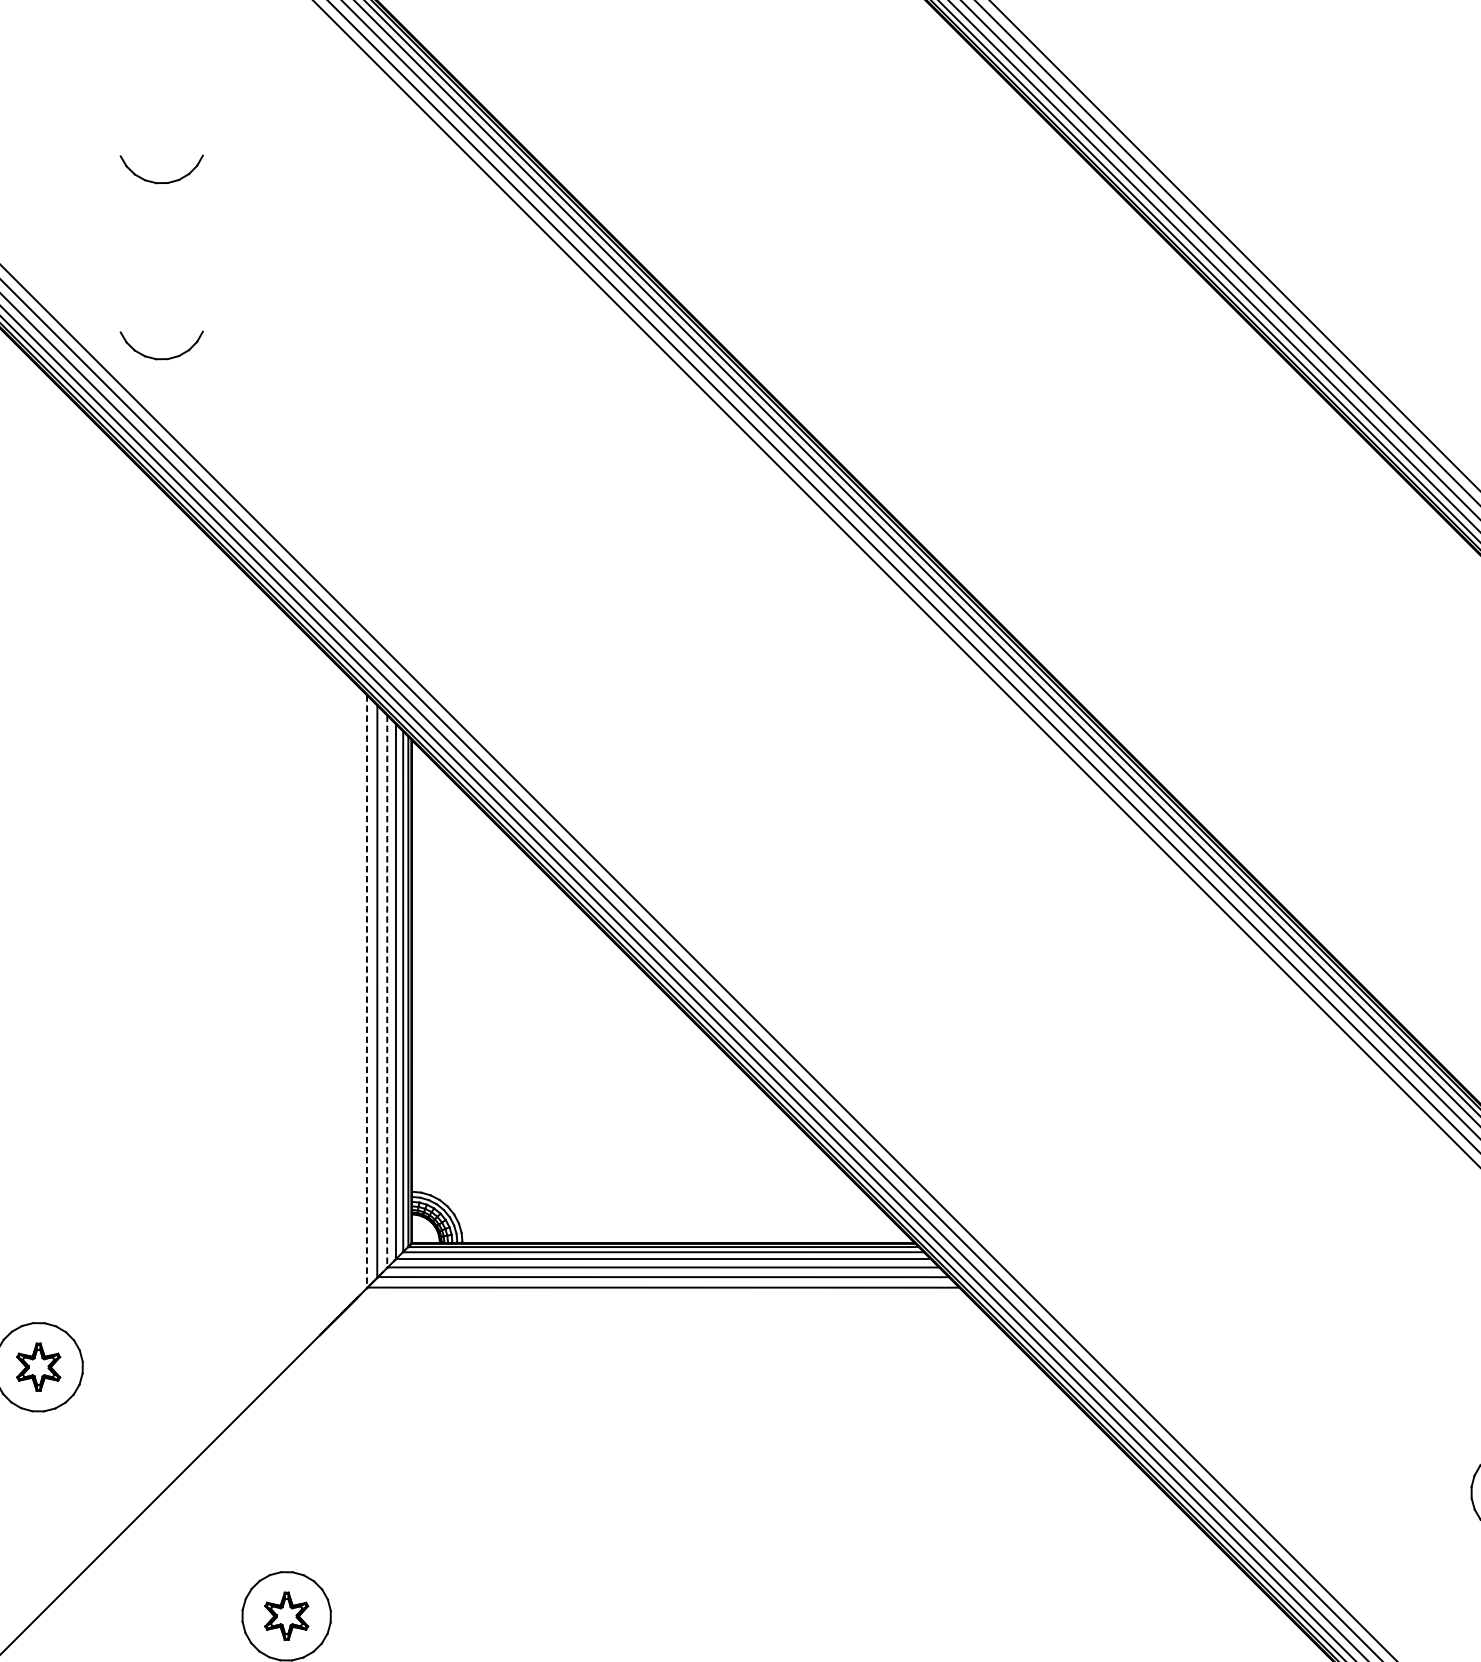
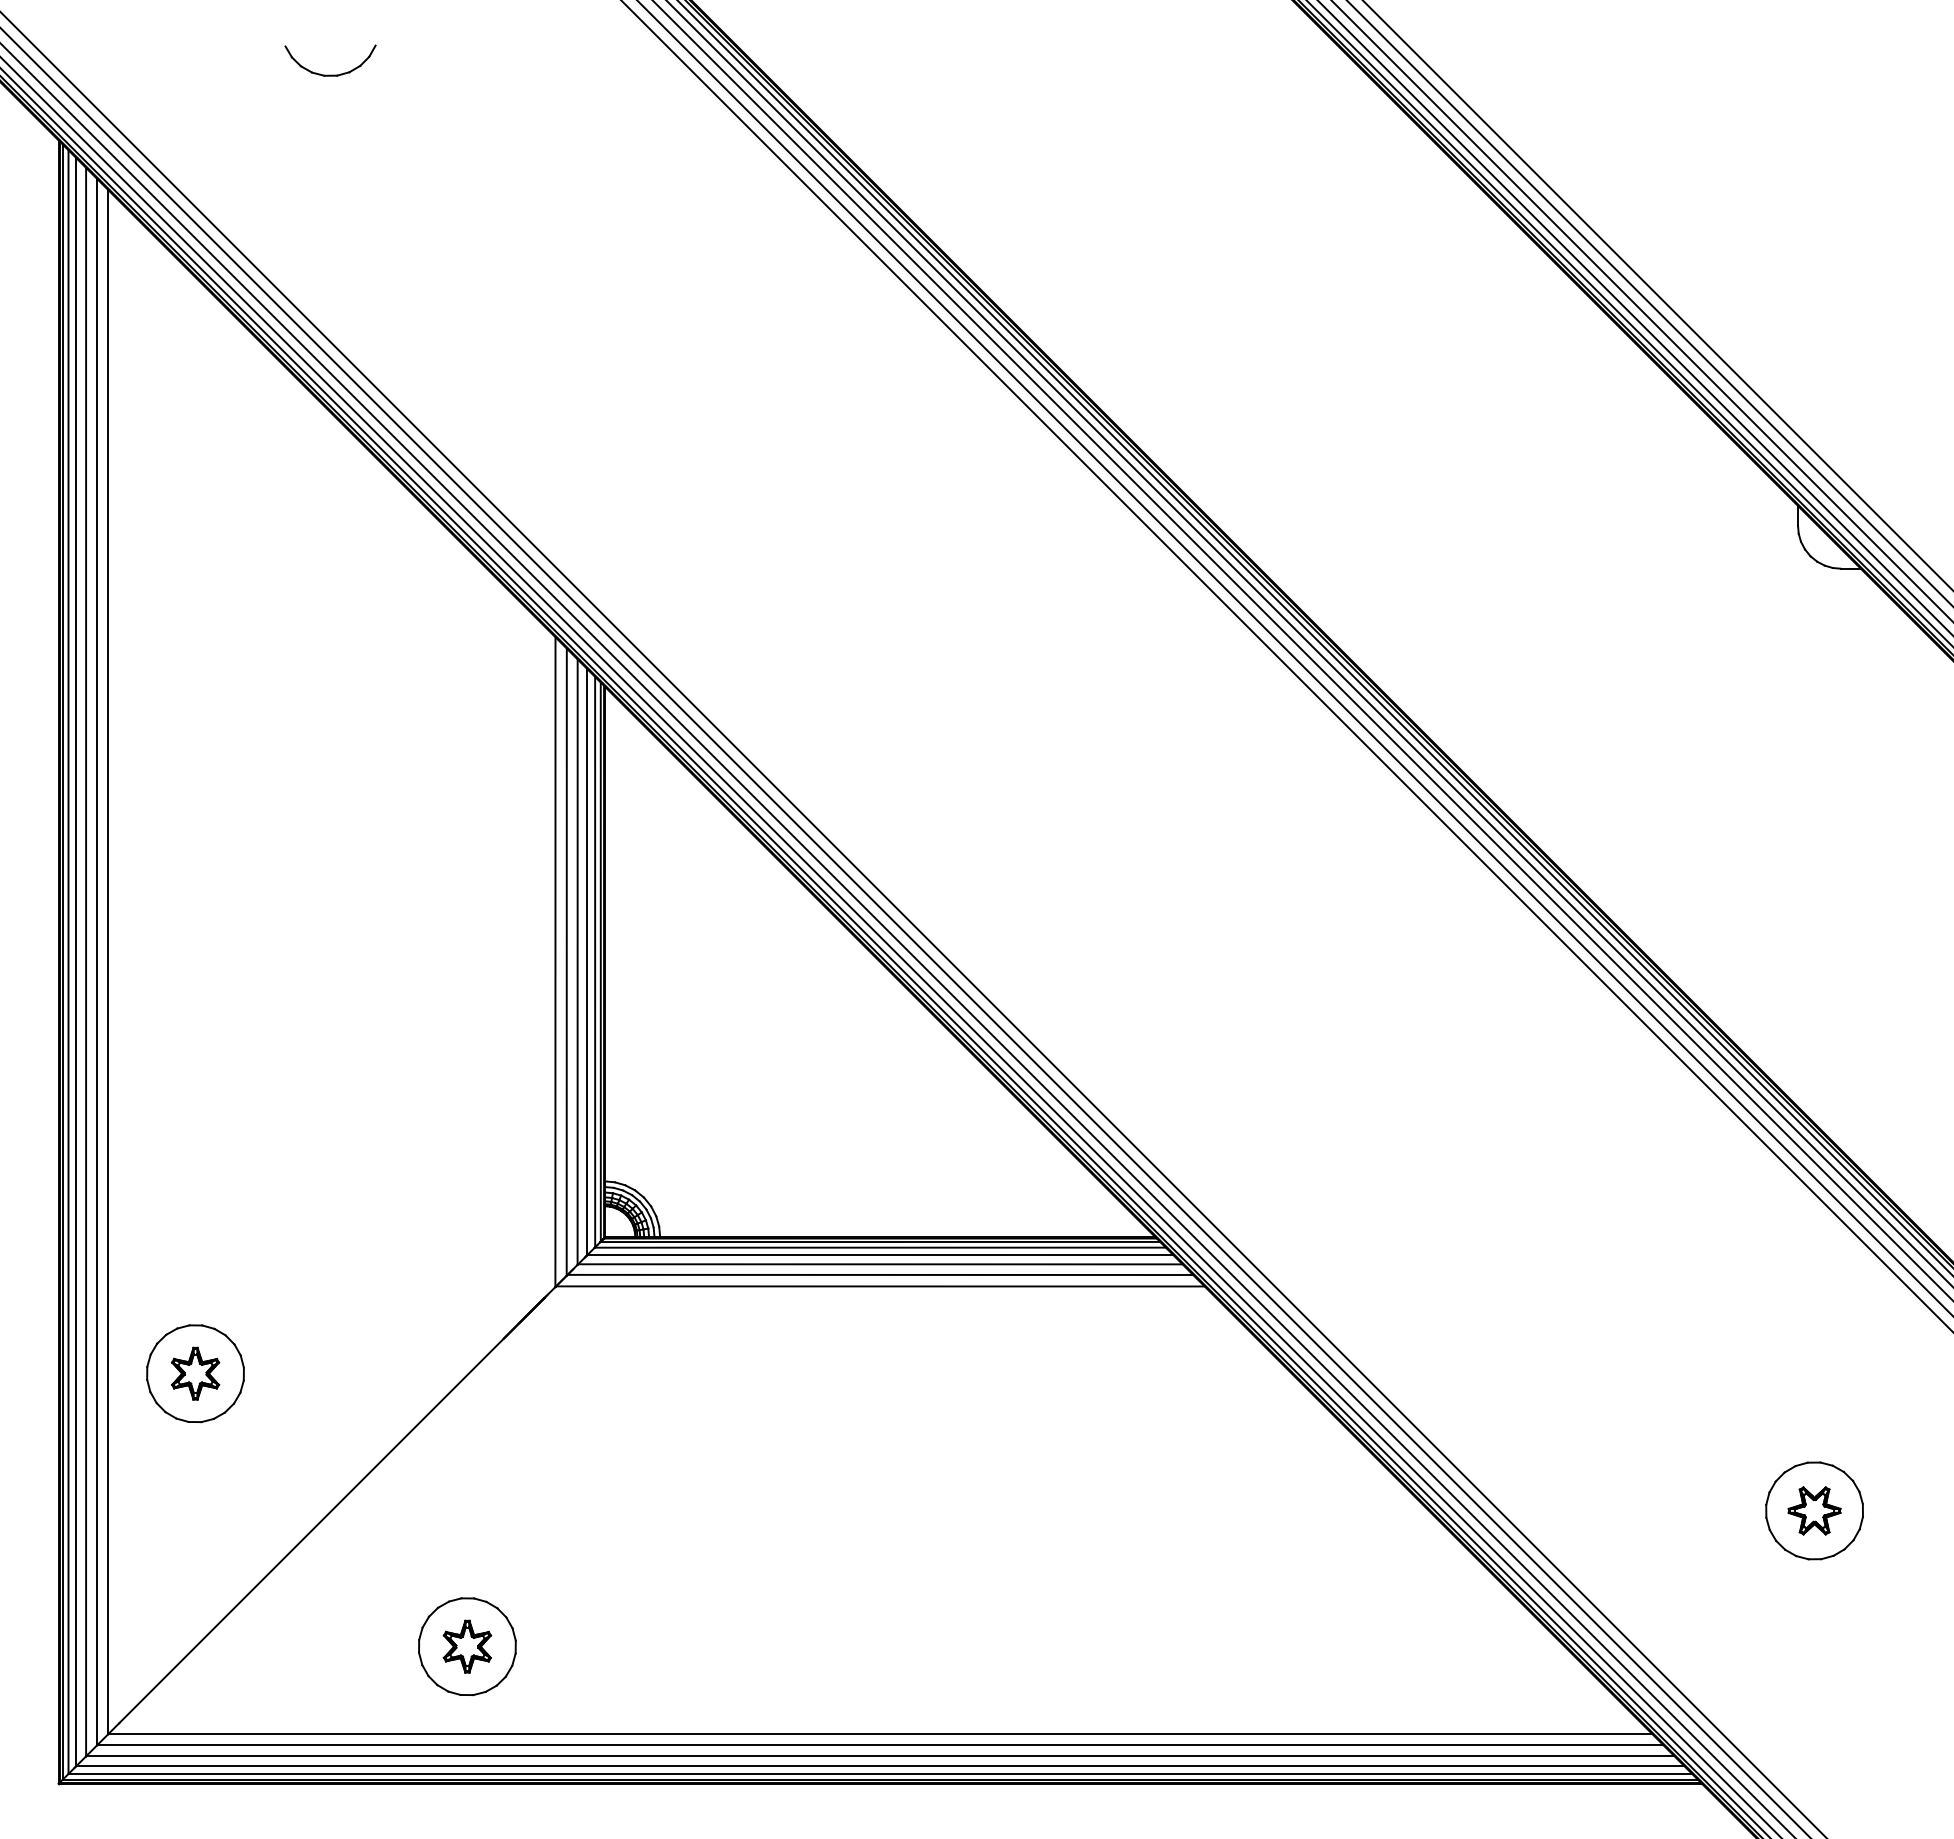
part: (161, 358) -> (330, 267), removed
line: (367, 992) -> (555, 962), dashed -> solid
line: (387, 992) -> (577, 962), dashed -> solid

